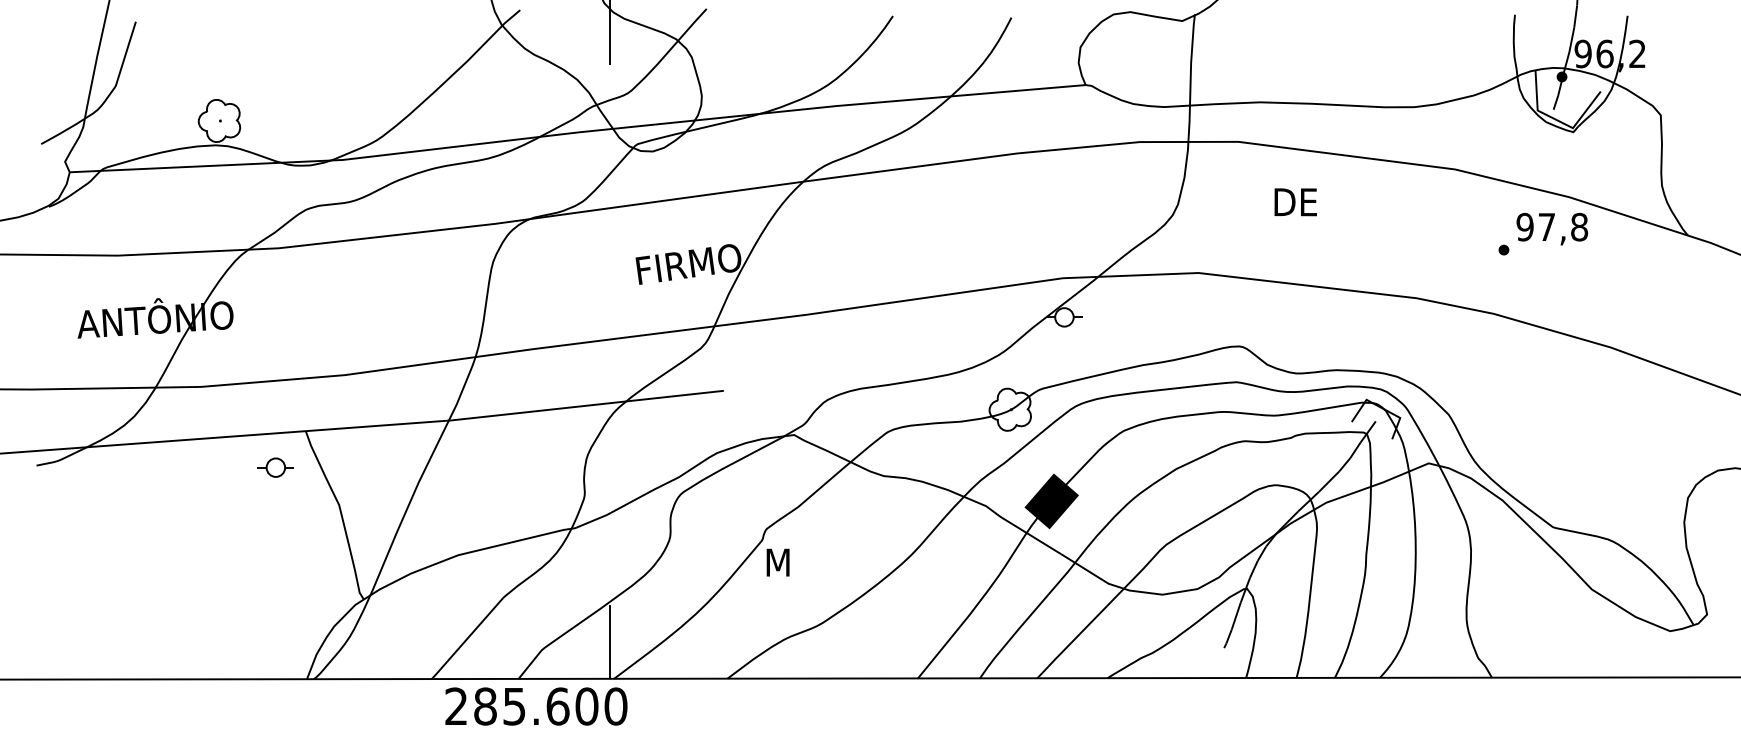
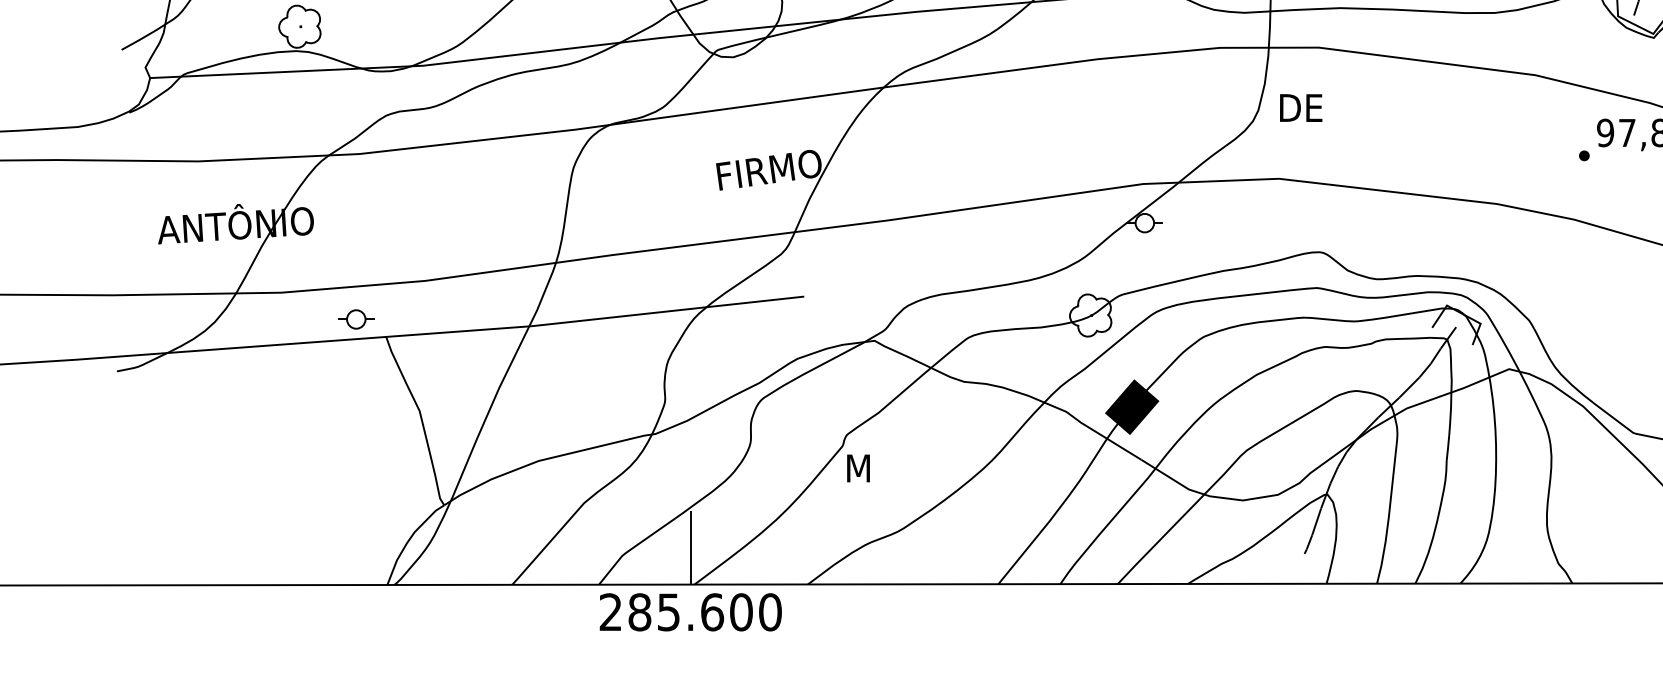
text: (1295, 202) -> (1300, 108), moved
part: (275, 467) -> (355, 319), moved
text: (536, 706) -> (690, 612), moved

